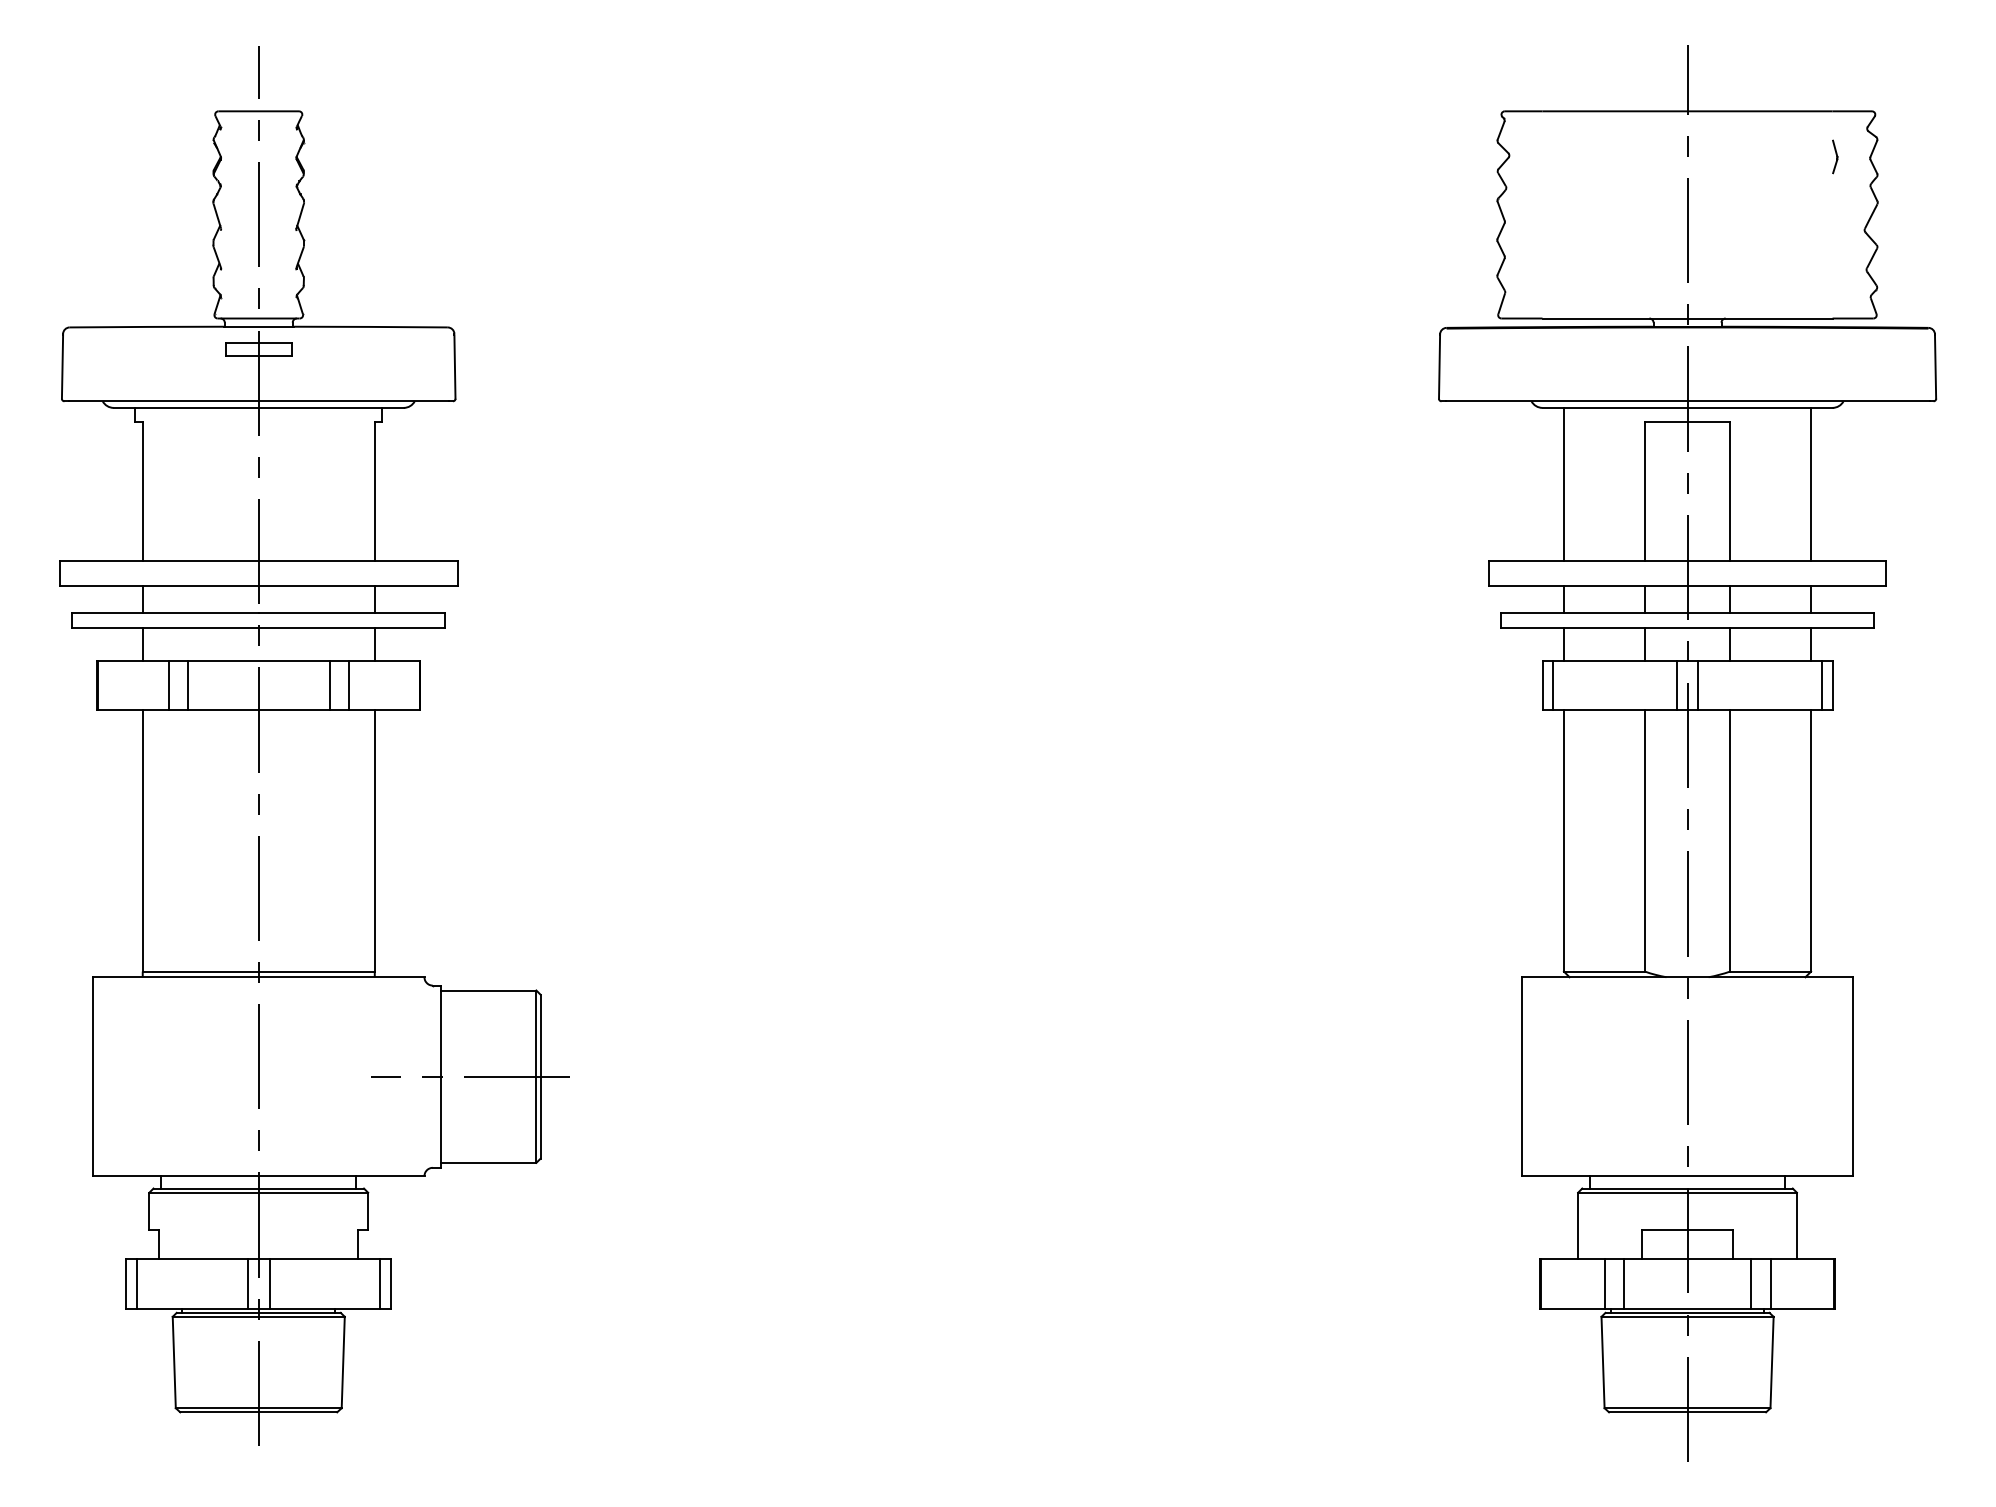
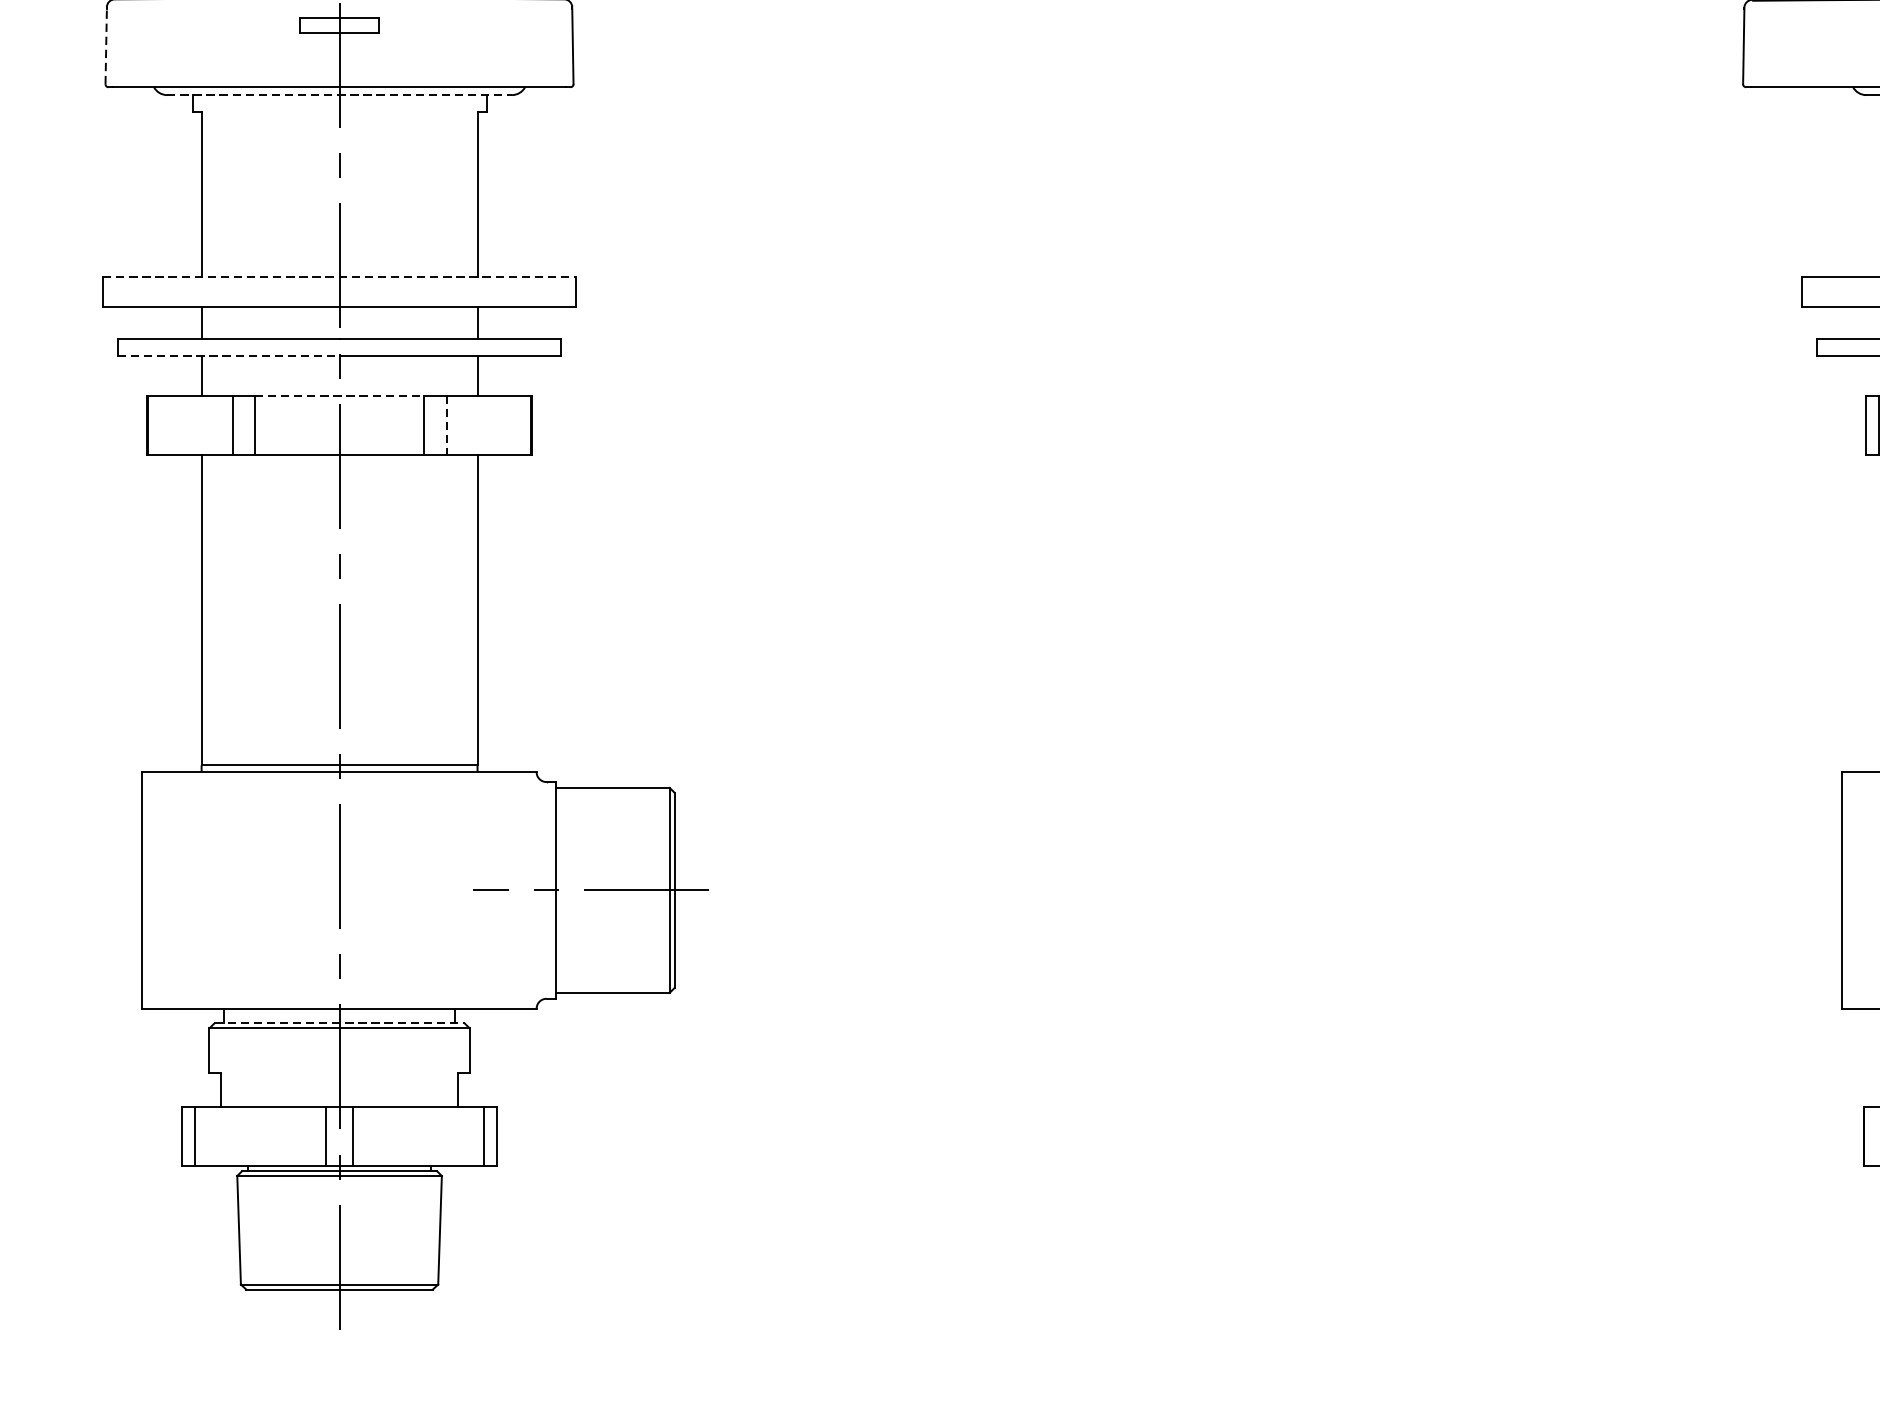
line: (62, 366) -> (106, 45), solid -> dashed
line: (259, 407) -> (340, 94), solid -> dashed
line: (258, 561) -> (339, 277), solid -> dashed
line: (166, 627) -> (229, 356), solid -> dashed
line: (259, 660) -> (340, 395), solid -> dashed
line: (348, 685) -> (446, 425), solid -> dashed
line: (259, 1188) -> (340, 1023), solid -> dashed

